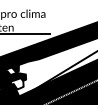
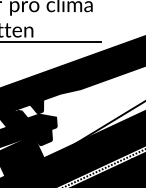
fill: (16, 83) -> (38, 134), added

